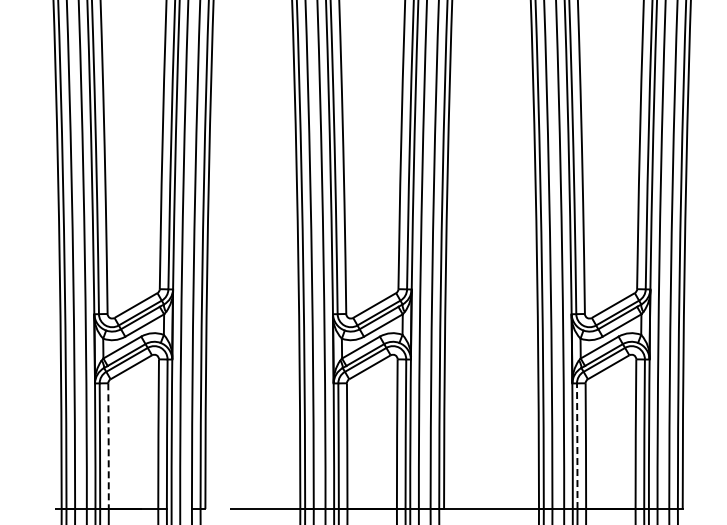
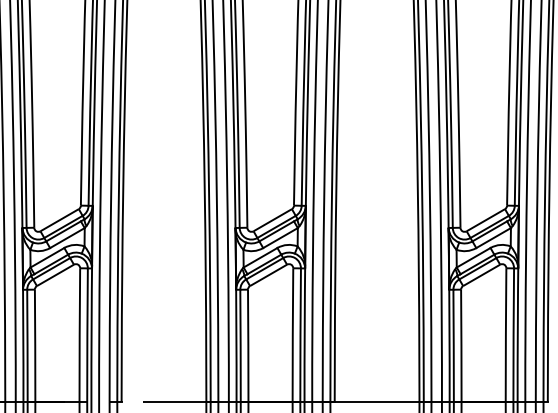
line: (108, 446) -> (35, 346), dashed -> solid
line: (577, 446) -> (453, 346), dashed -> solid

